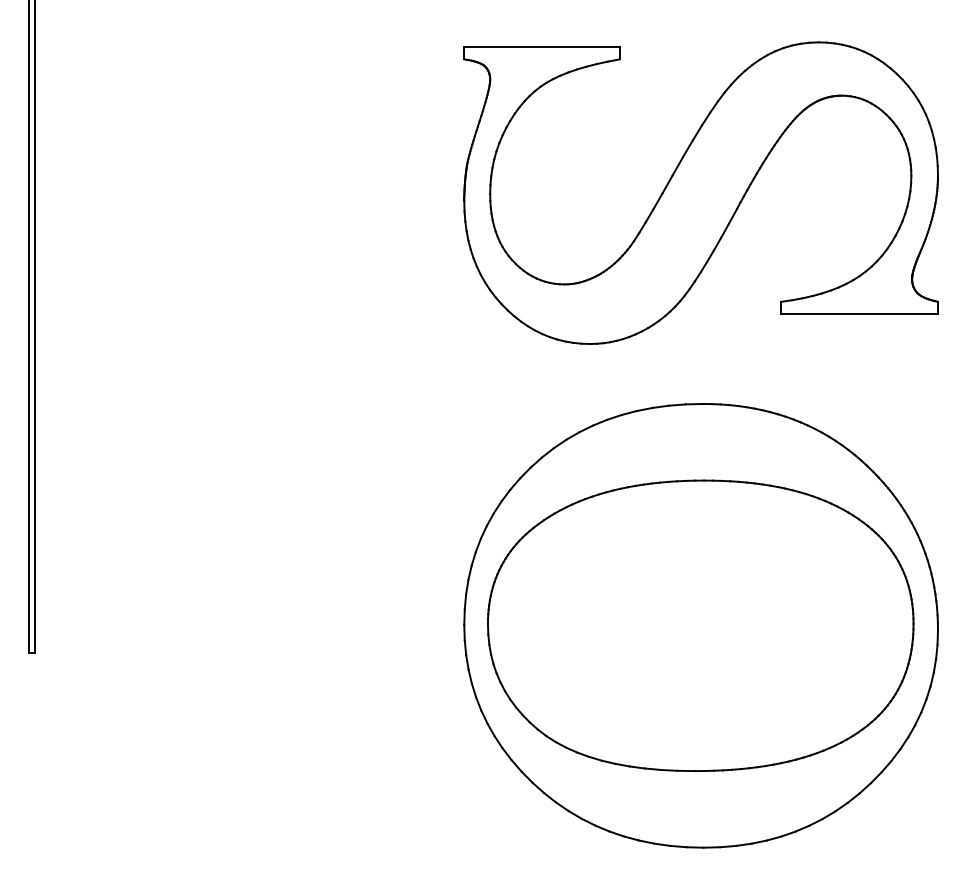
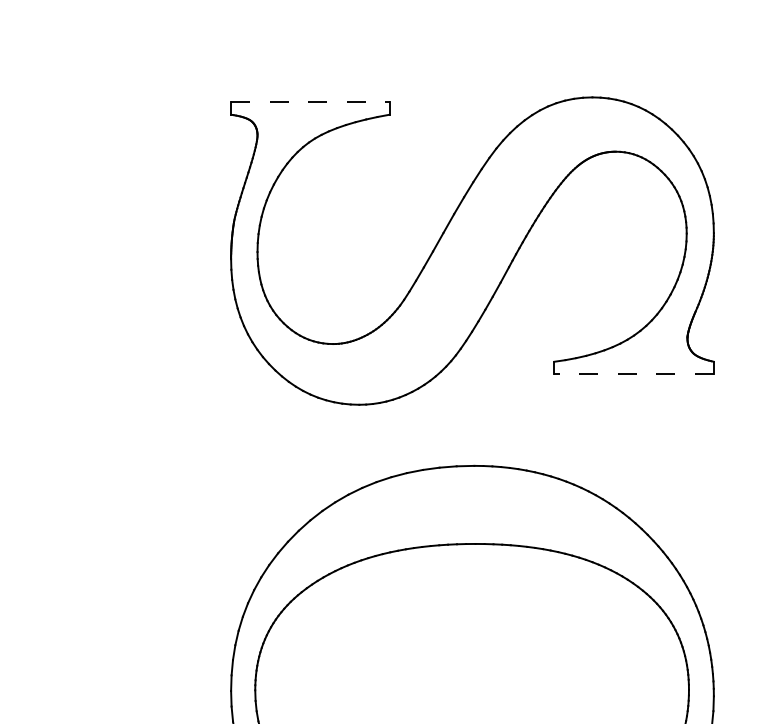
line: (542, 47) -> (310, 102), solid -> dashed
line: (859, 314) -> (633, 374), solid -> dashed

